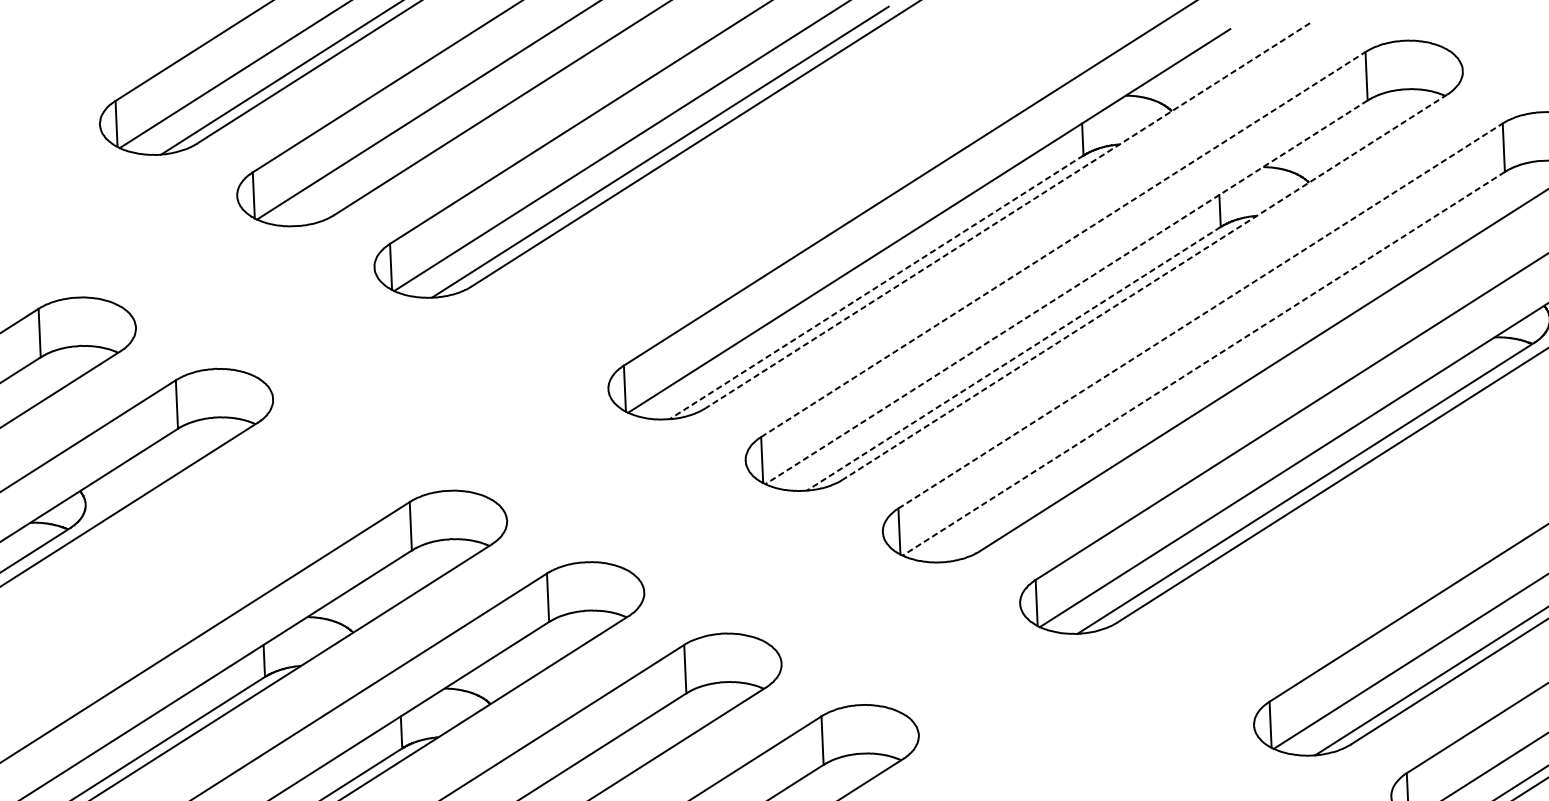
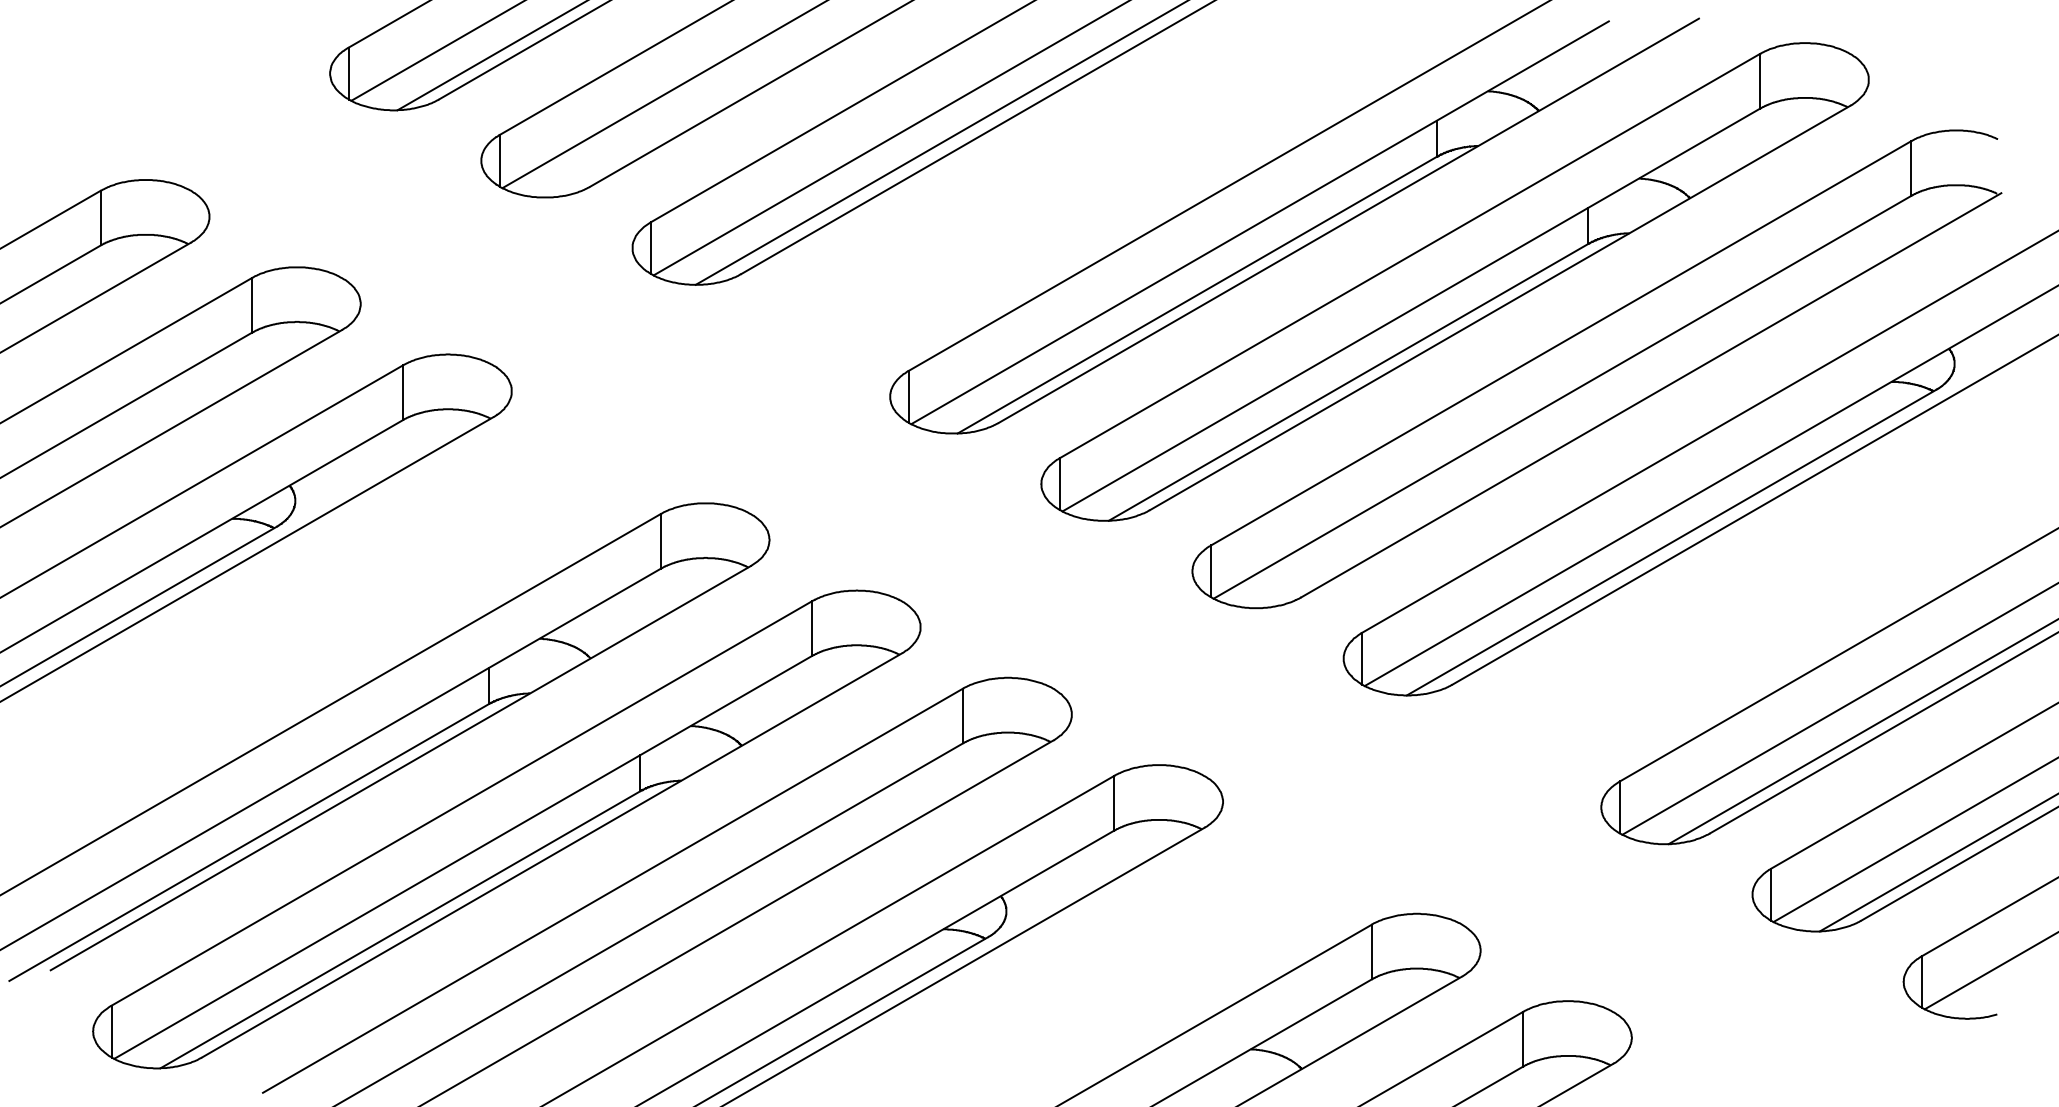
line: (1007, 216) -> (1348, 221), dashed -> solid
line: (1063, 244) -> (1410, 255), dashed -> solid
line: (876, 287) -> (1197, 295), dashed -> solid
line: (1144, 287) -> (1499, 308), dashed -> solid
line: (1066, 292) -> (1411, 310), dashed -> solid
line: (1200, 316) -> (1561, 343), dashed -> solid
line: (1013, 358) -> (1348, 382), dashed -> solid
line: (1203, 363) -> (1562, 397), dashed -> solid

